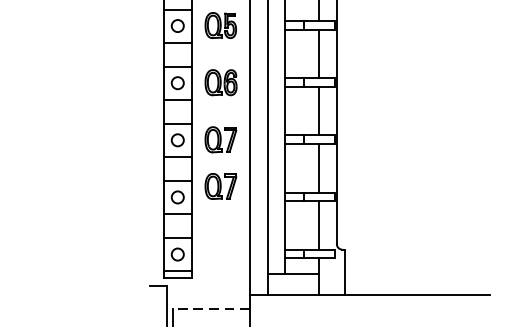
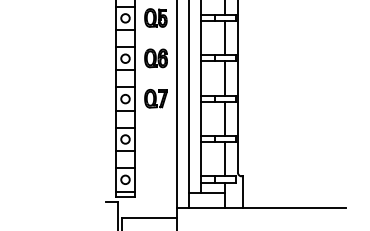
part: (220, 186) -> (155, 131), removed
line: (210, 309) -> (148, 218), dashed -> solid

